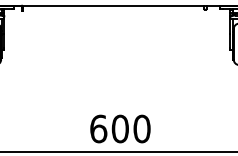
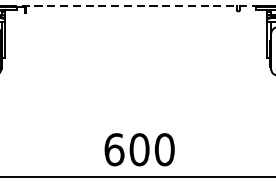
line: (116, 5) -> (135, 6), solid -> dashed

